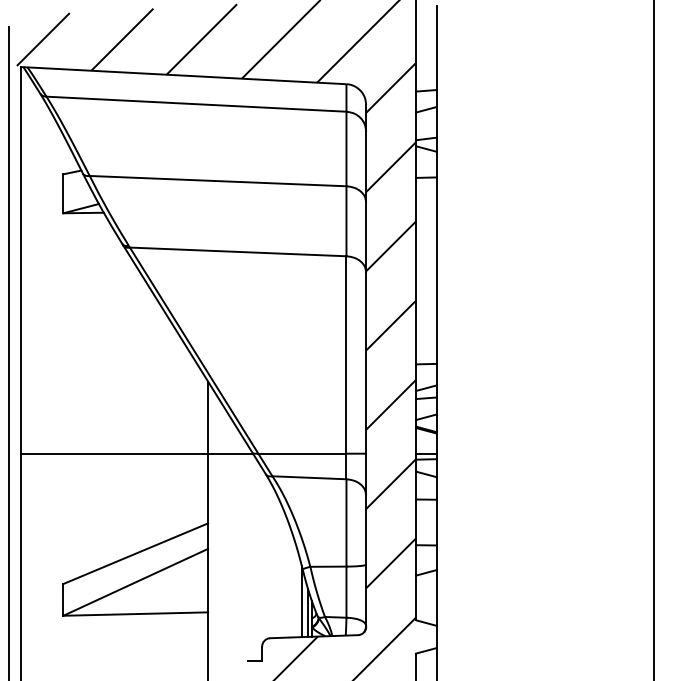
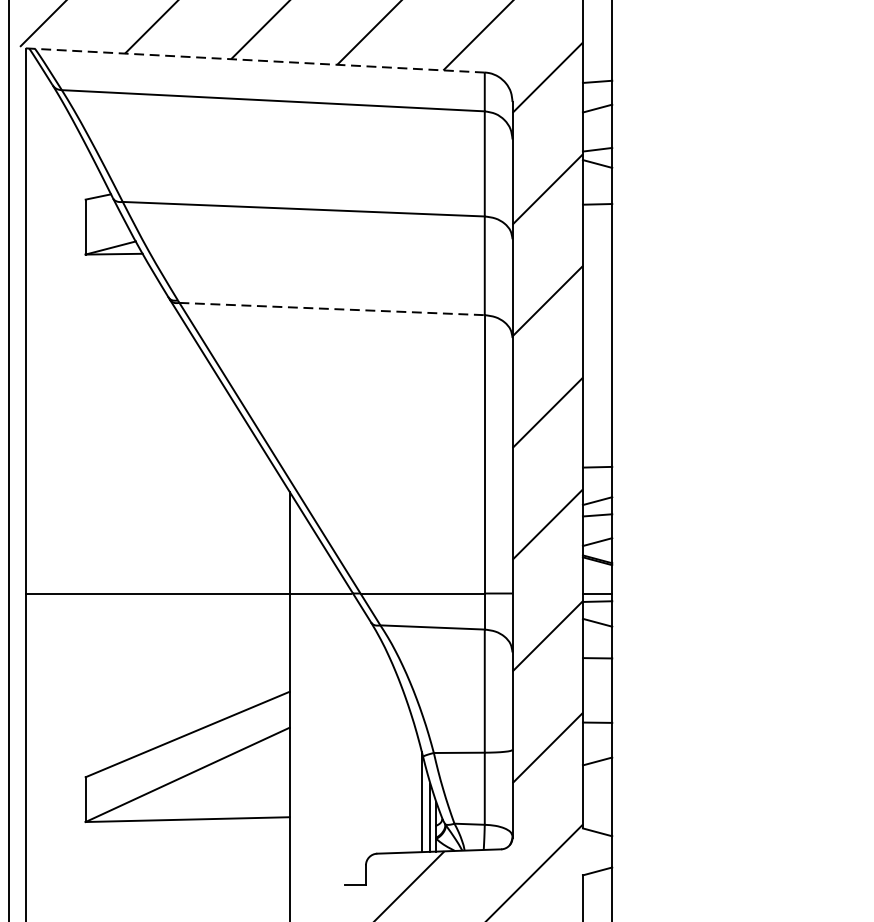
line: (182, 75) -> (253, 60), solid -> dashed
line: (238, 251) -> (332, 308), solid -> dashed

